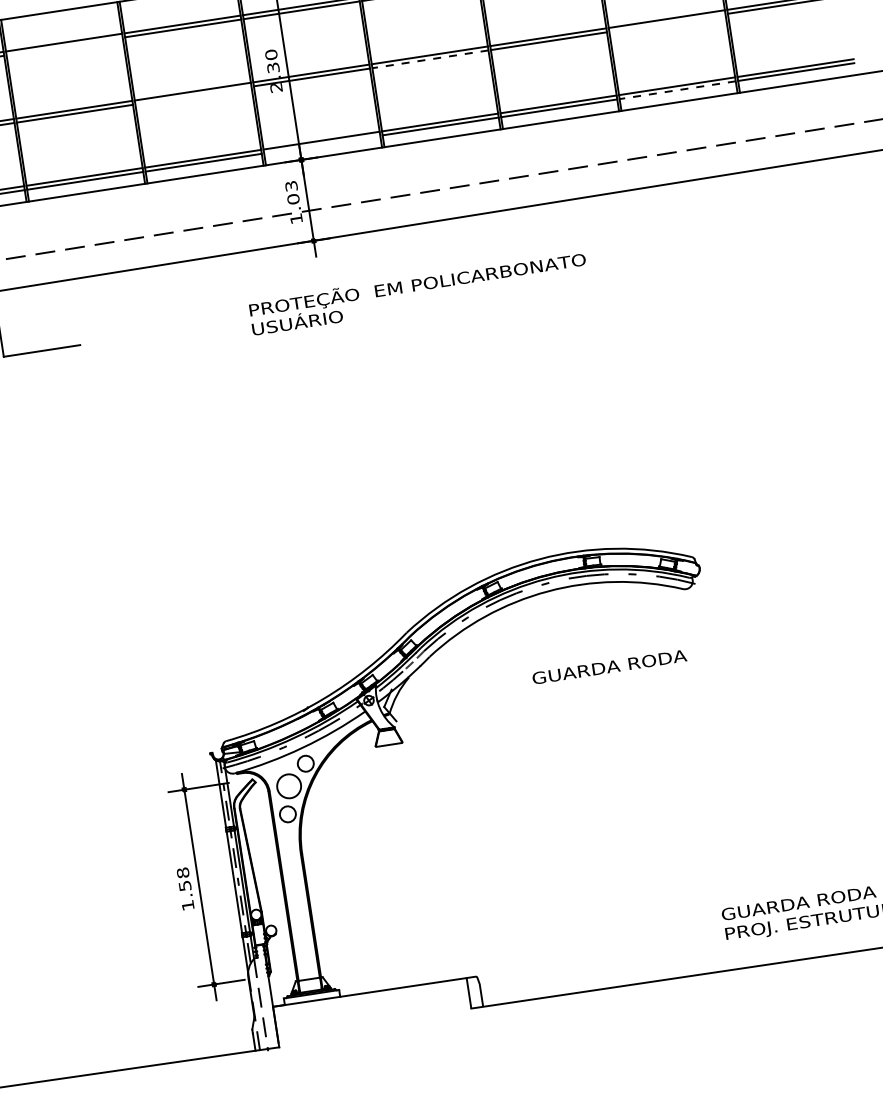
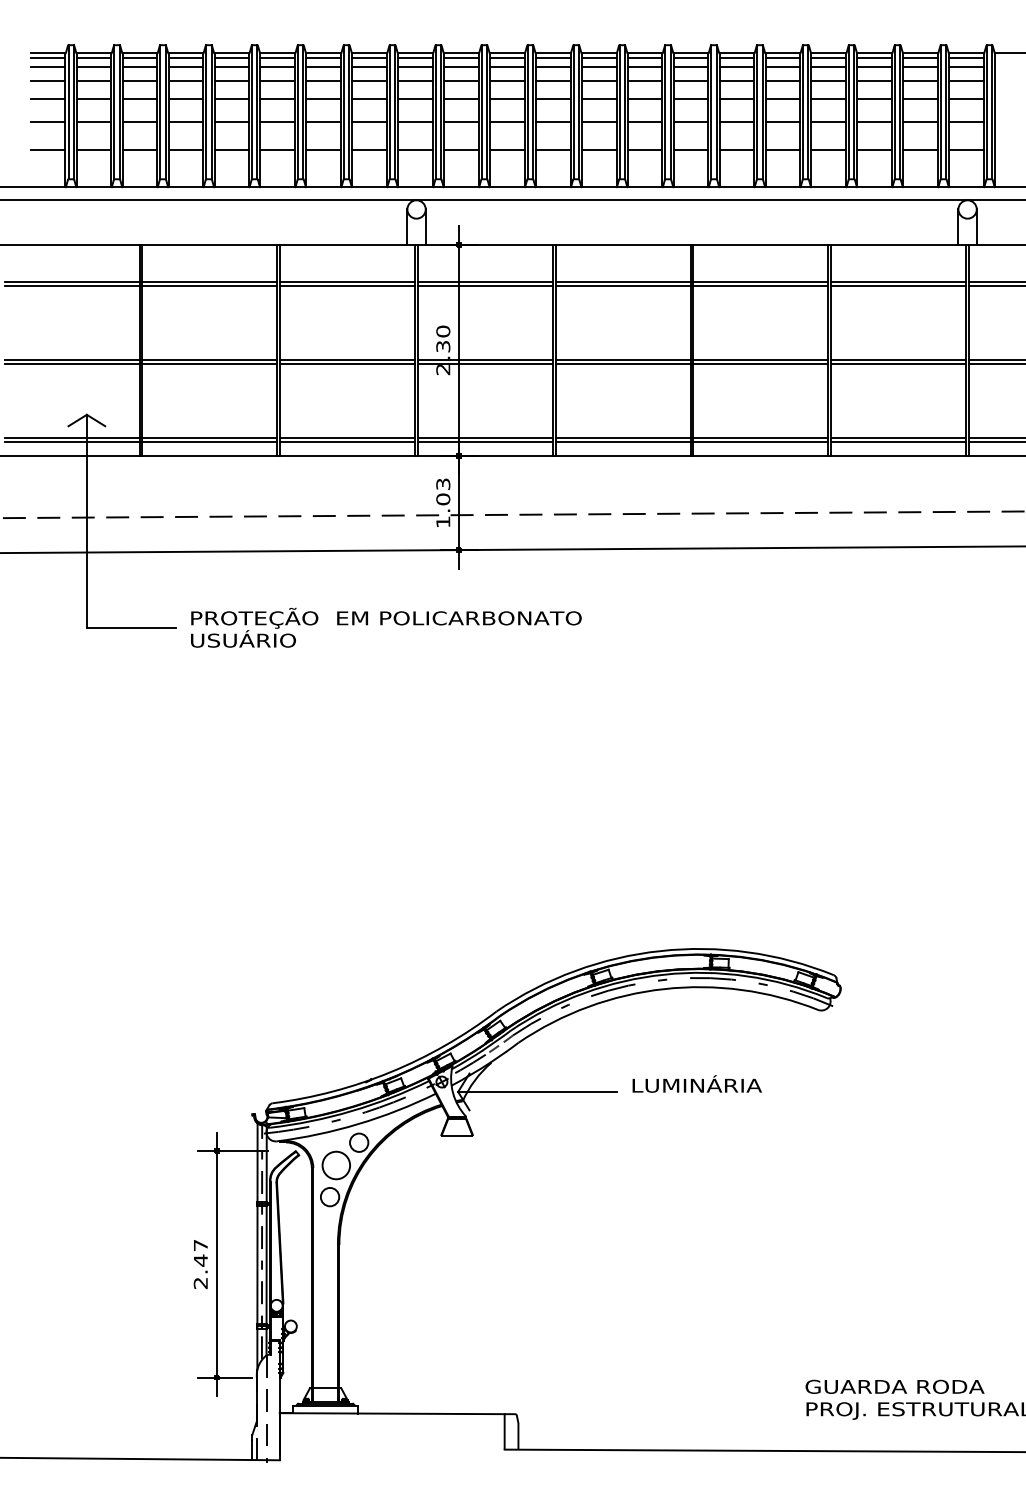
line: (667, 23) -> (898, 364), added
line: (64, 46) -> (209, 286), added
line: (430, 59) -> (623, 364), dashed -> solid
line: (677, 90) -> (898, 442), dashed -> solid
line: (193, 95) -> (347, 364), added
line: (321, 144) -> (484, 442), added
text: (418, 292) -> (386, 627), moved
text: (608, 665) -> (720, 1083), GUARDA RODA -> LUMINÁRIA
line: (452, 696) -> (537, 1091), added
text: (185, 889) -> (200, 1264), 1.58 -> 2.47

